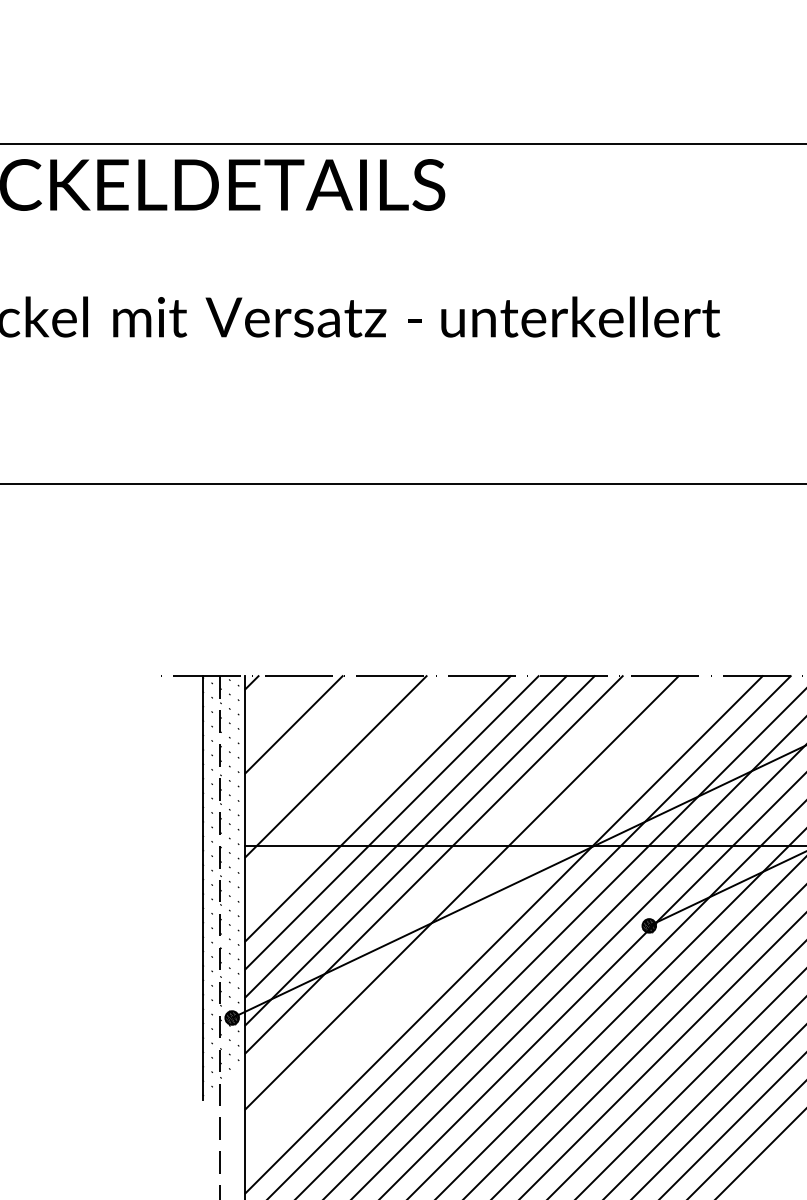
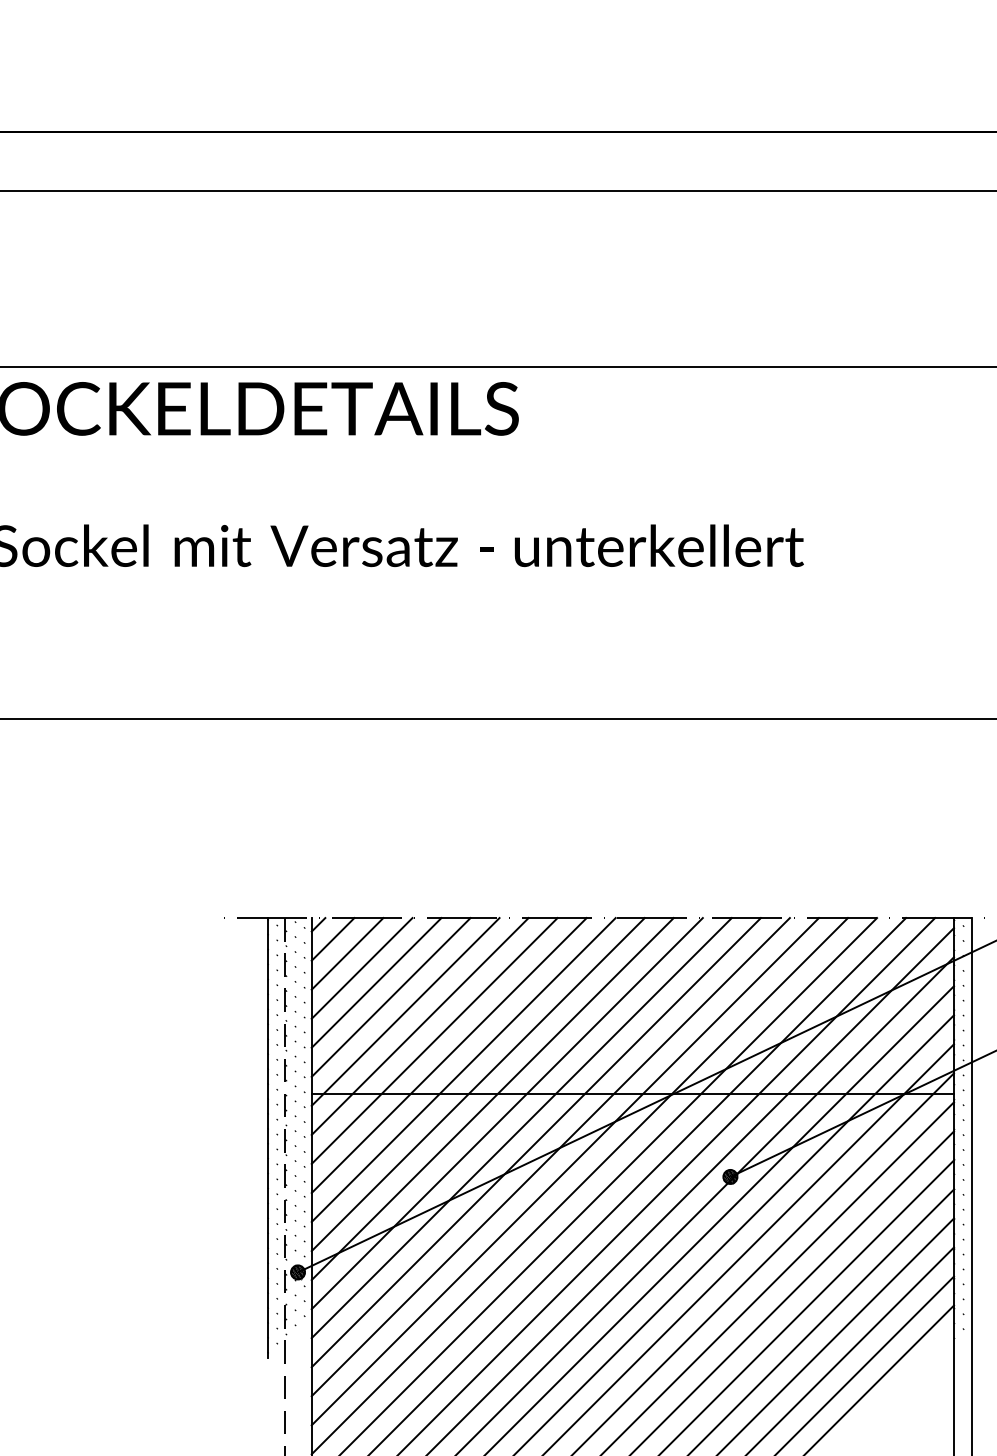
line: (265, 696) -> (332, 939), added
line: (279, 710) -> (347, 953), added
line: (307, 738) -> (376, 982), added
line: (321, 752) -> (390, 997), added
line: (349, 780) -> (419, 1026), added
line: (363, 794) -> (434, 1040), added
line: (447, 879) -> (521, 1128), added
line: (475, 907) -> (550, 1157), added
line: (489, 920) -> (564, 1171), added

